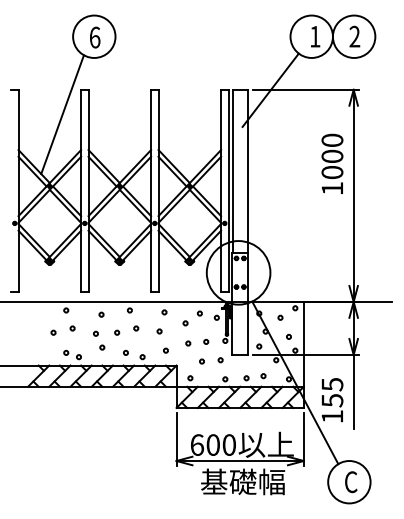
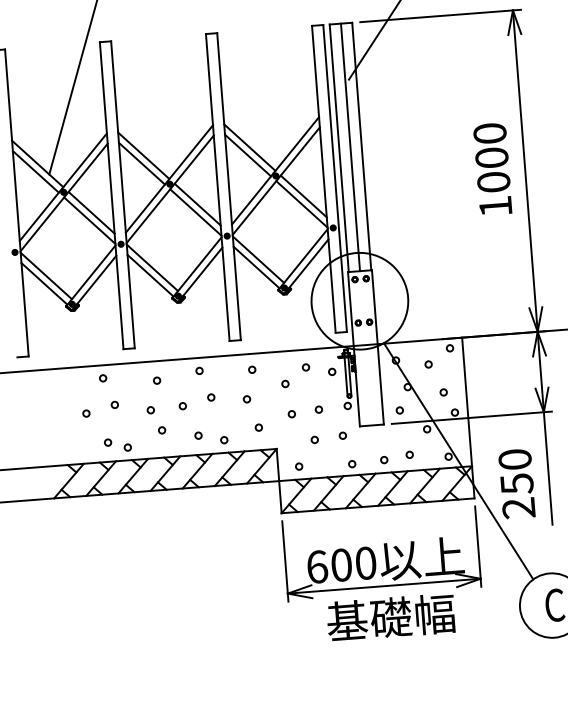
text: (332, 163) -> (492, 168), moved
line: (240, 171) -> (350, 147), added
text: (332, 400) -> (517, 483), 155 -> 250

